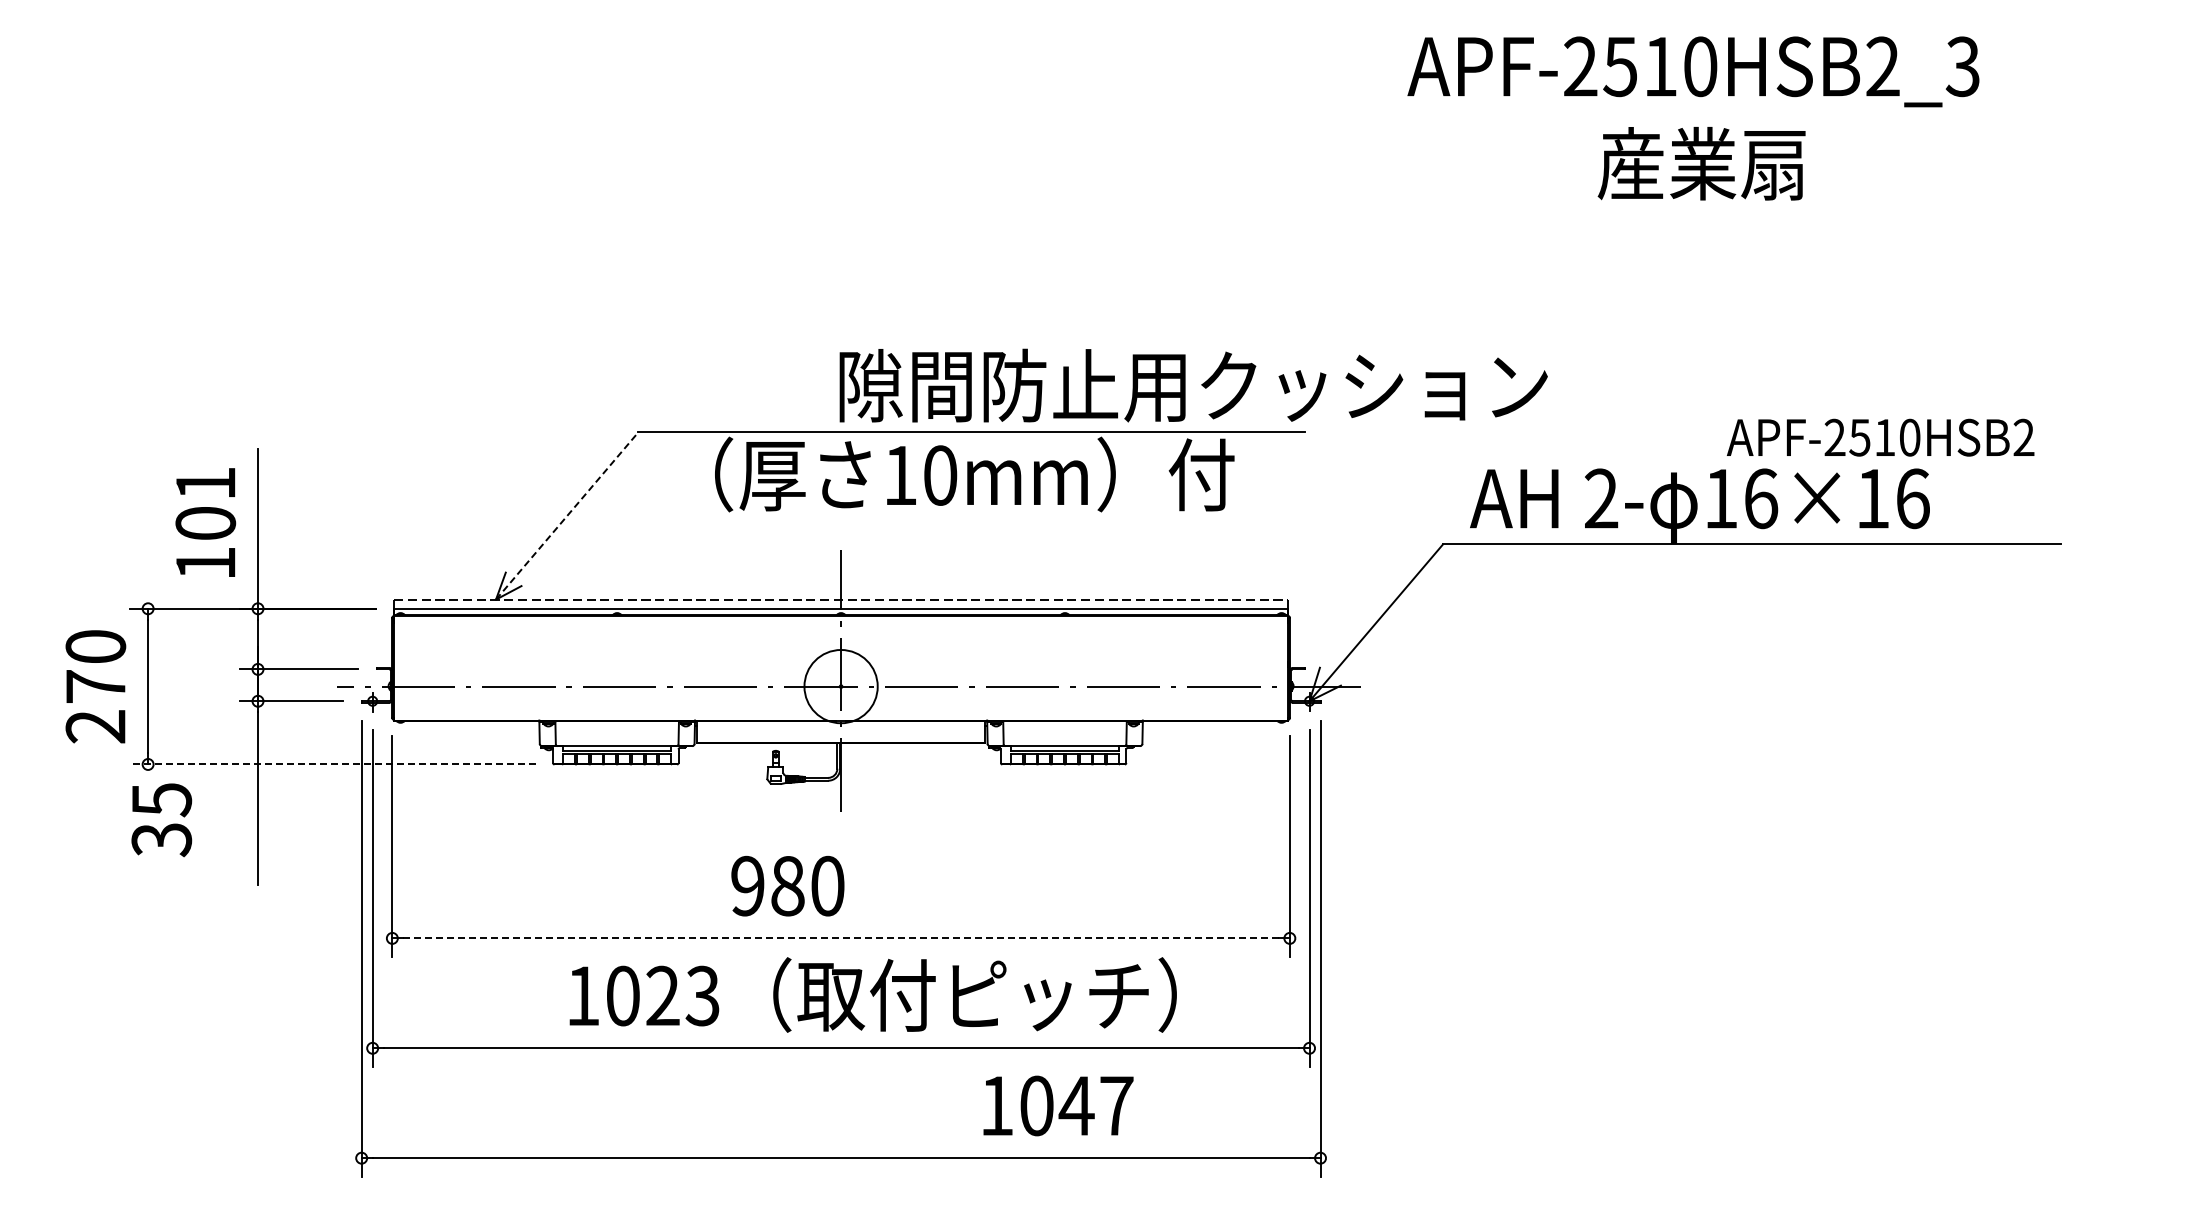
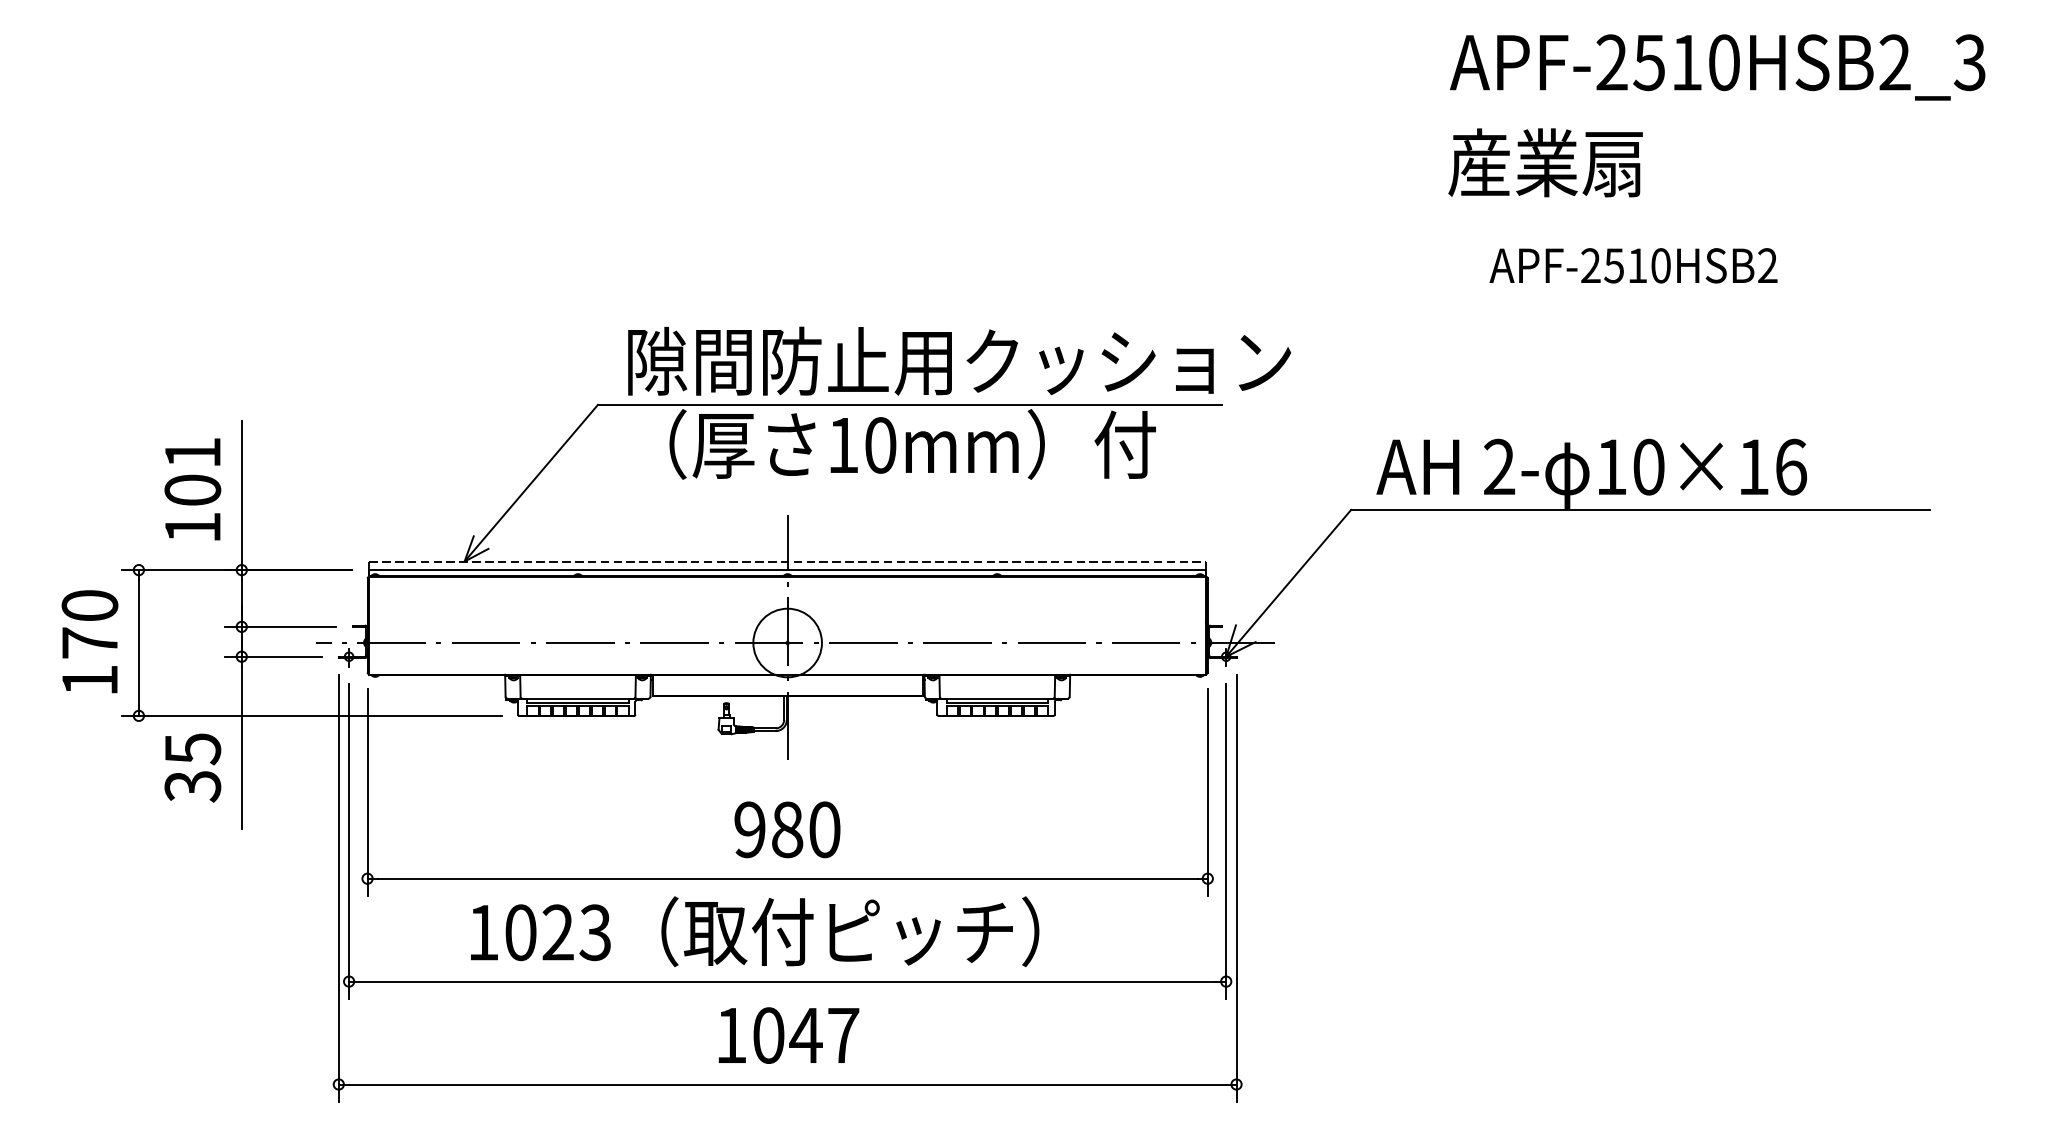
text: (1693, 71) -> (1717, 67), moved
text: (1701, 163) -> (1545, 162), moved
text: (1193, 385) -> (959, 361), moved
text: (1880, 437) -> (1633, 265), moved
text: (1761, 498) -> (1649, 466), 16×16 -> 10×16
line: (567, 515) -> (531, 482), dashed -> solid
text: (95, 726) -> (89, 680), 270 -> 170
line: (332, 764) -> (311, 715), dashed -> solid
text: (161, 820) -> (192, 768), moved
text: (787, 885) -> (787, 829), moved
line: (841, 938) -> (788, 878), dashed -> solid
text: (872, 994) -> (754, 931), moved
text: (1058, 1105) -> (788, 1035), moved

